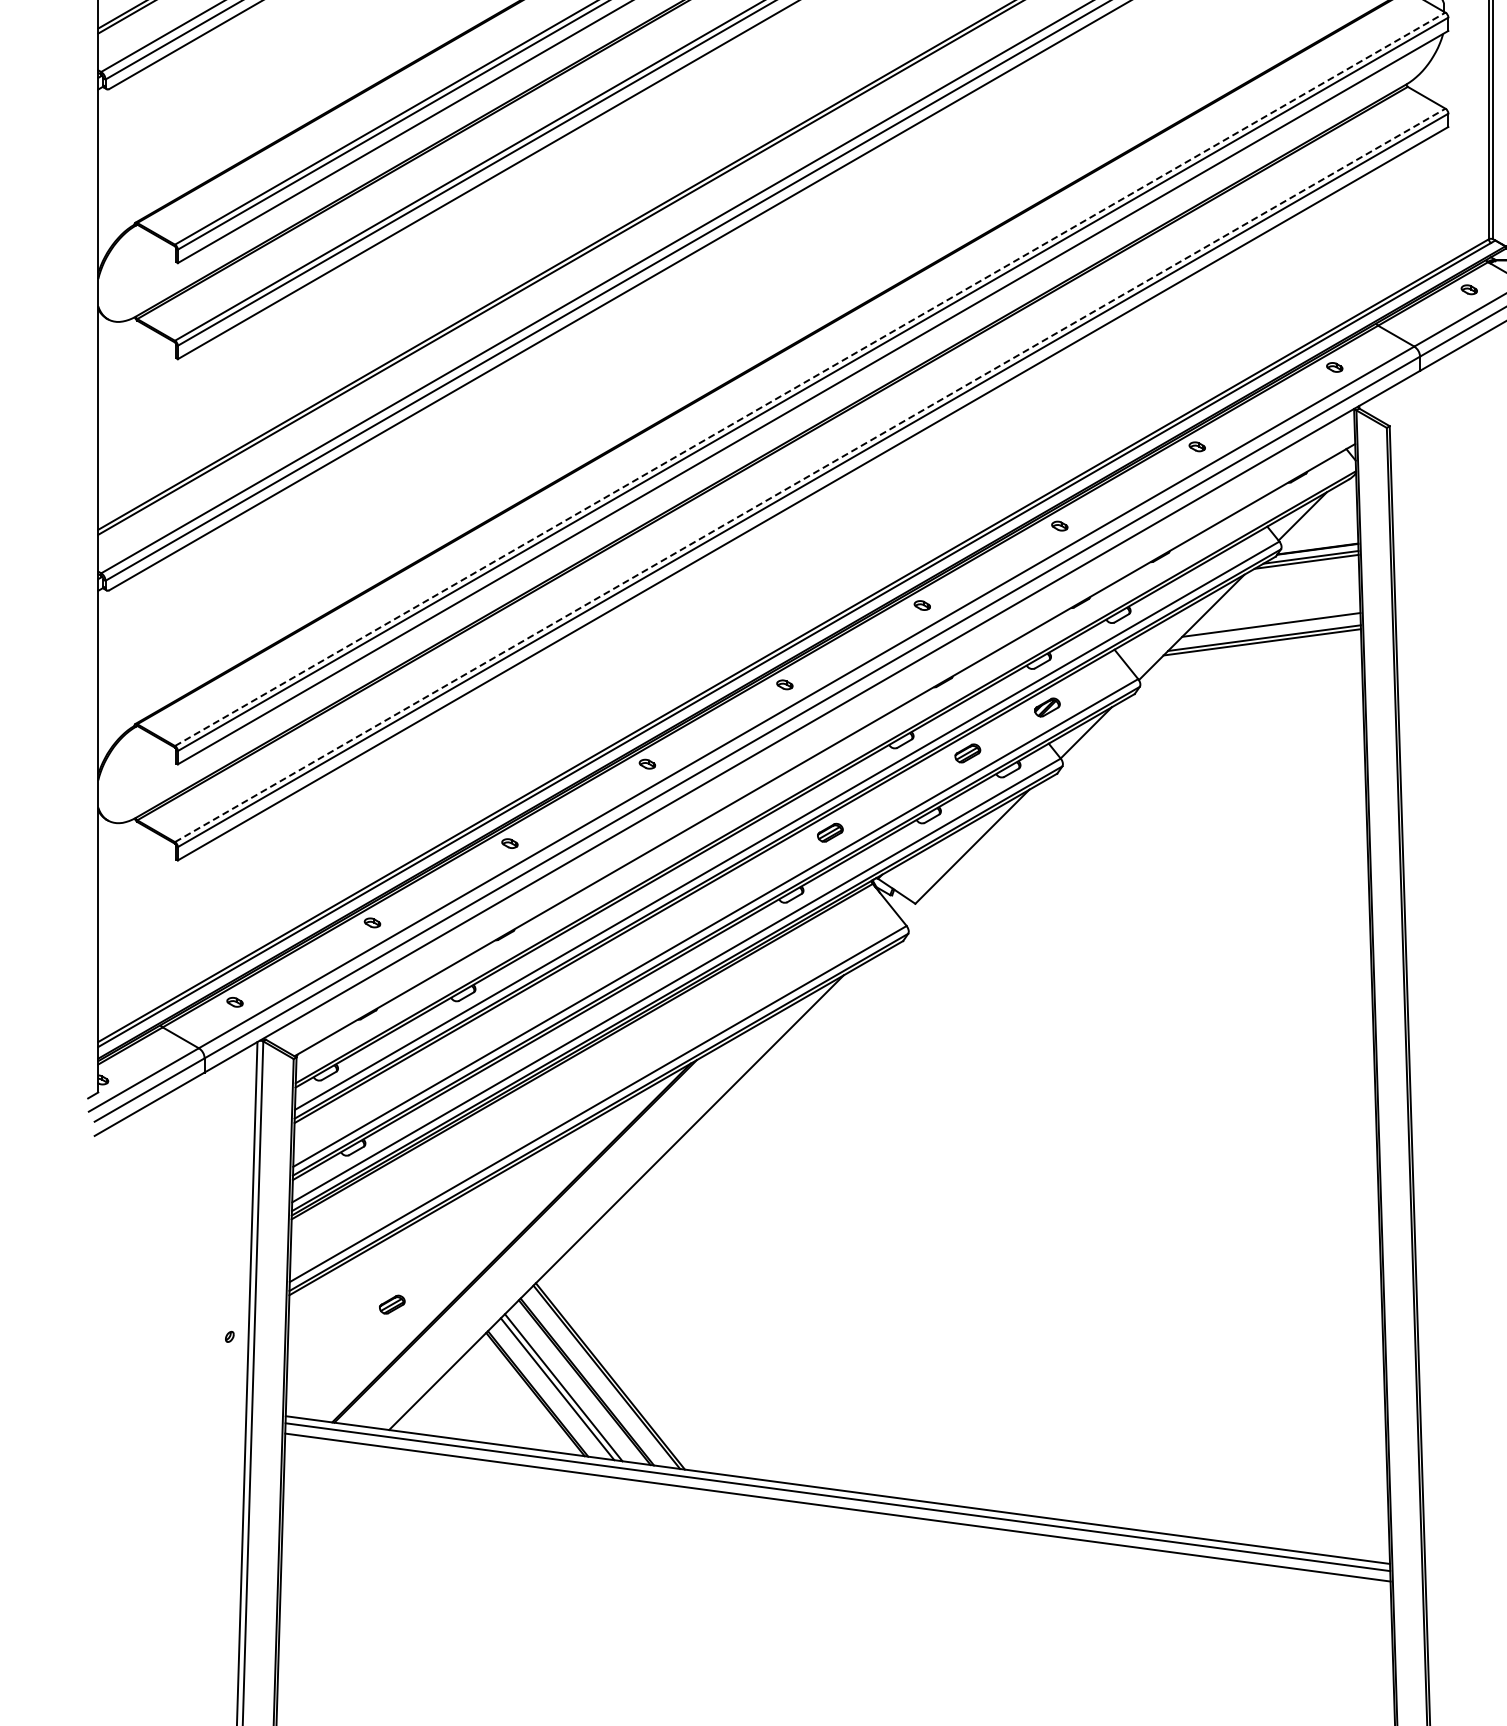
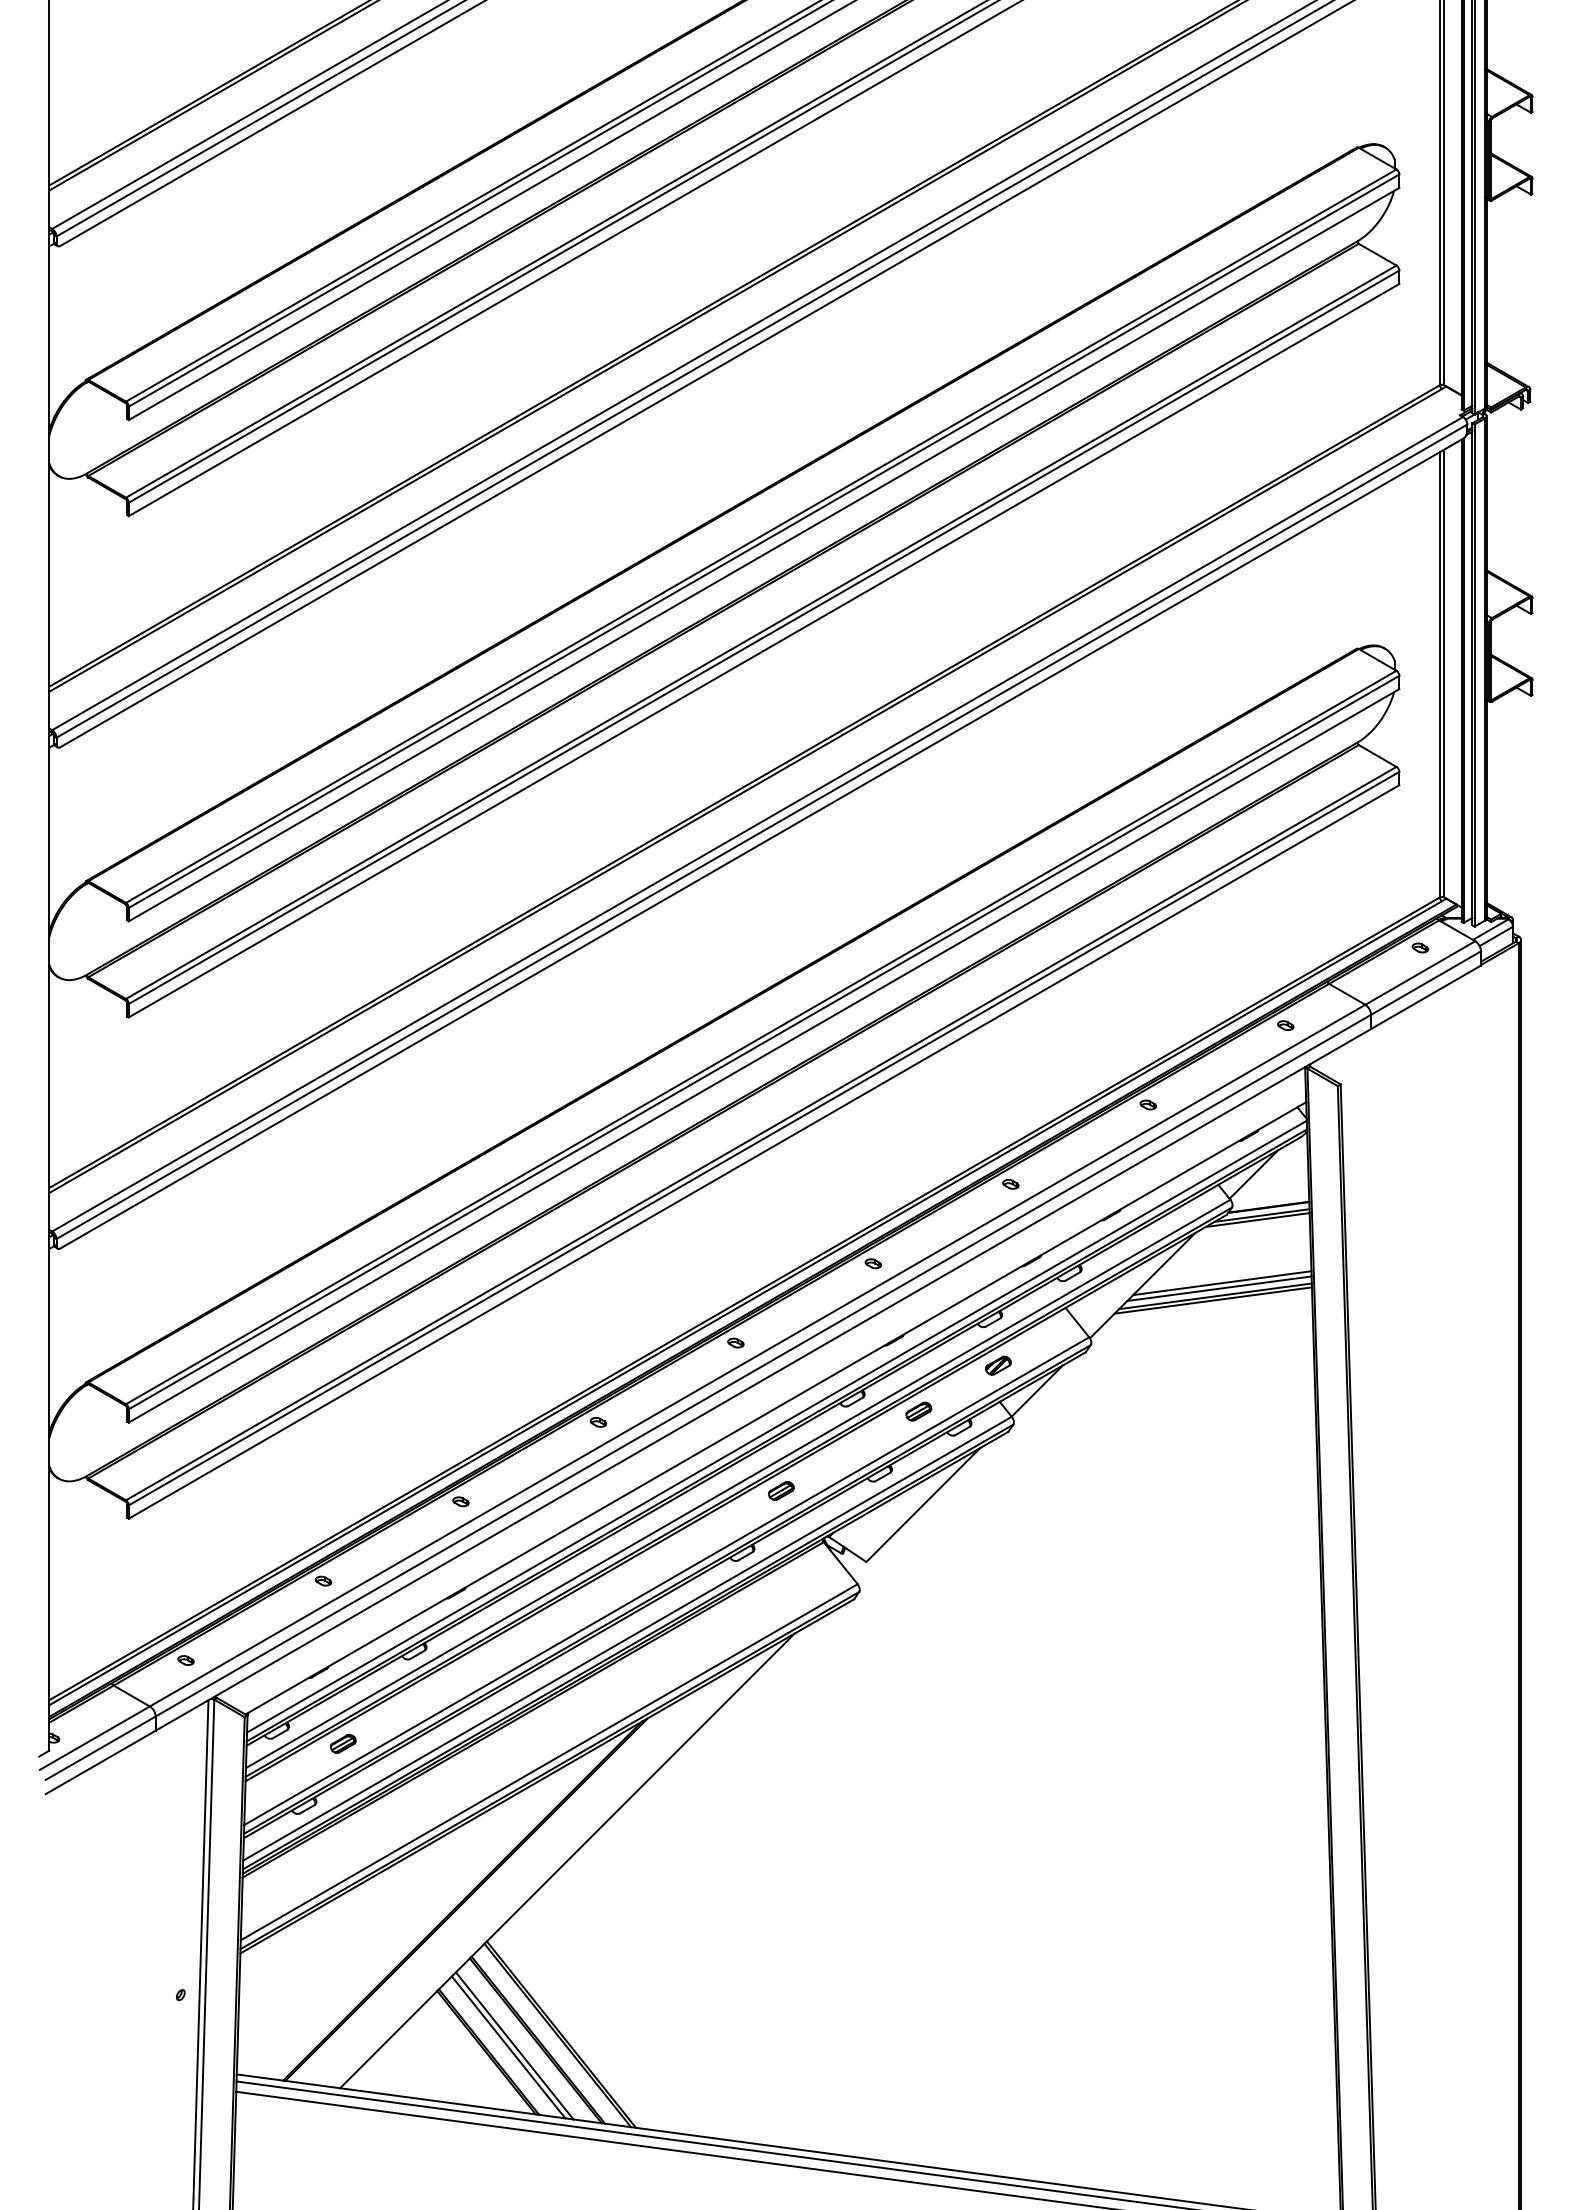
line: (810, 379) -> (761, 1037), dashed -> solid
line: (810, 475) -> (761, 1133), dashed -> solid
line: (1268, 630) -> (1219, 1288), added
line: (825, 768) -> (776, 1426), added
part: (392, 1304) -> (343, 1743), moved

